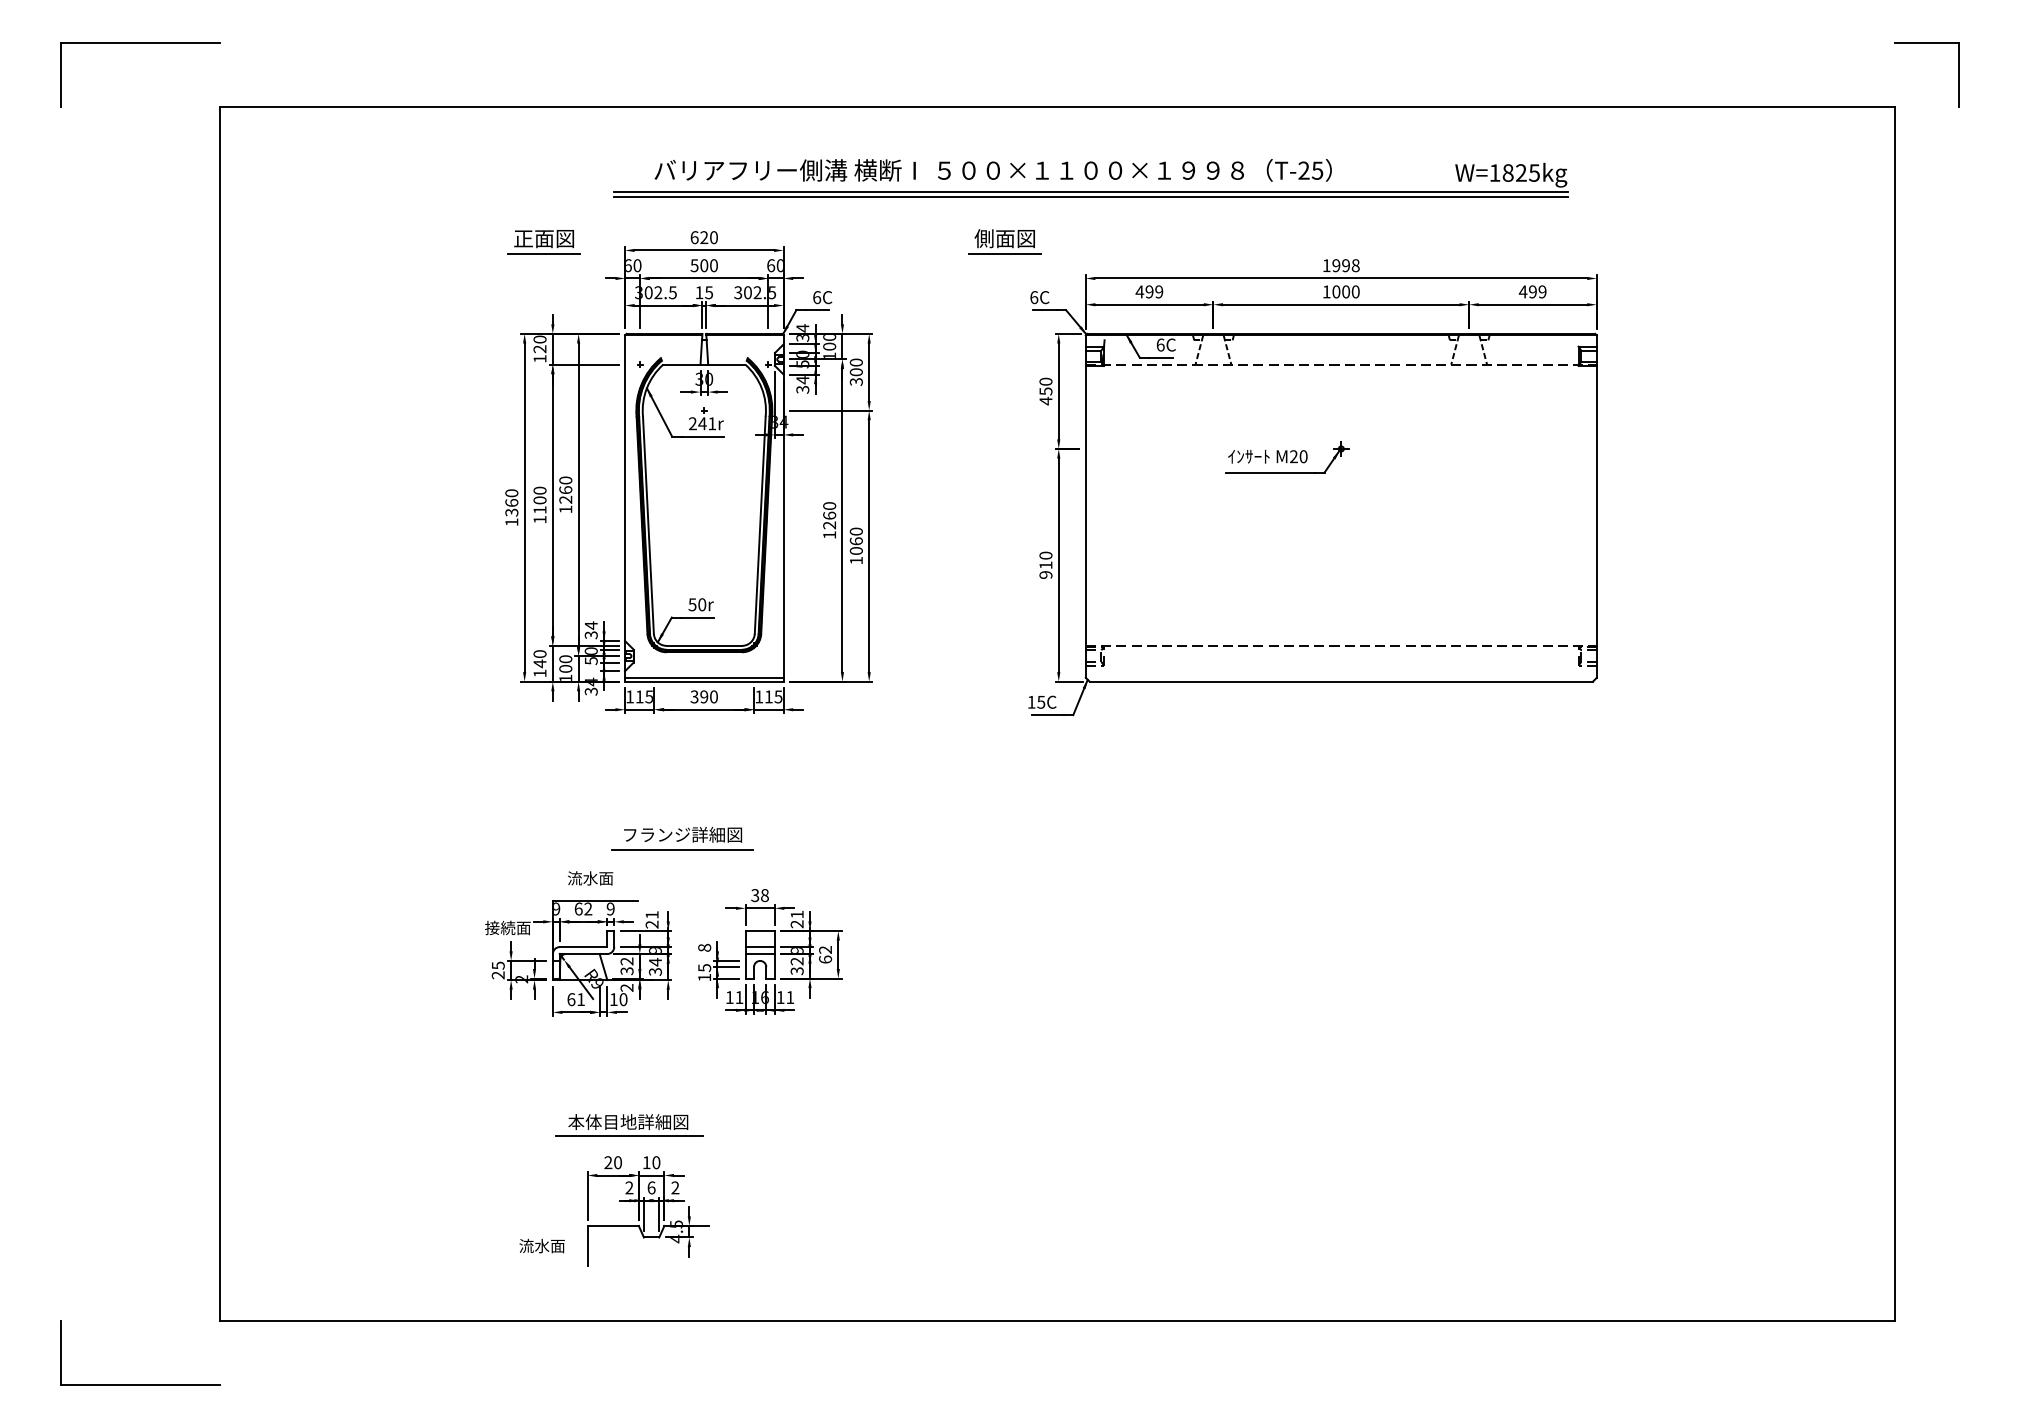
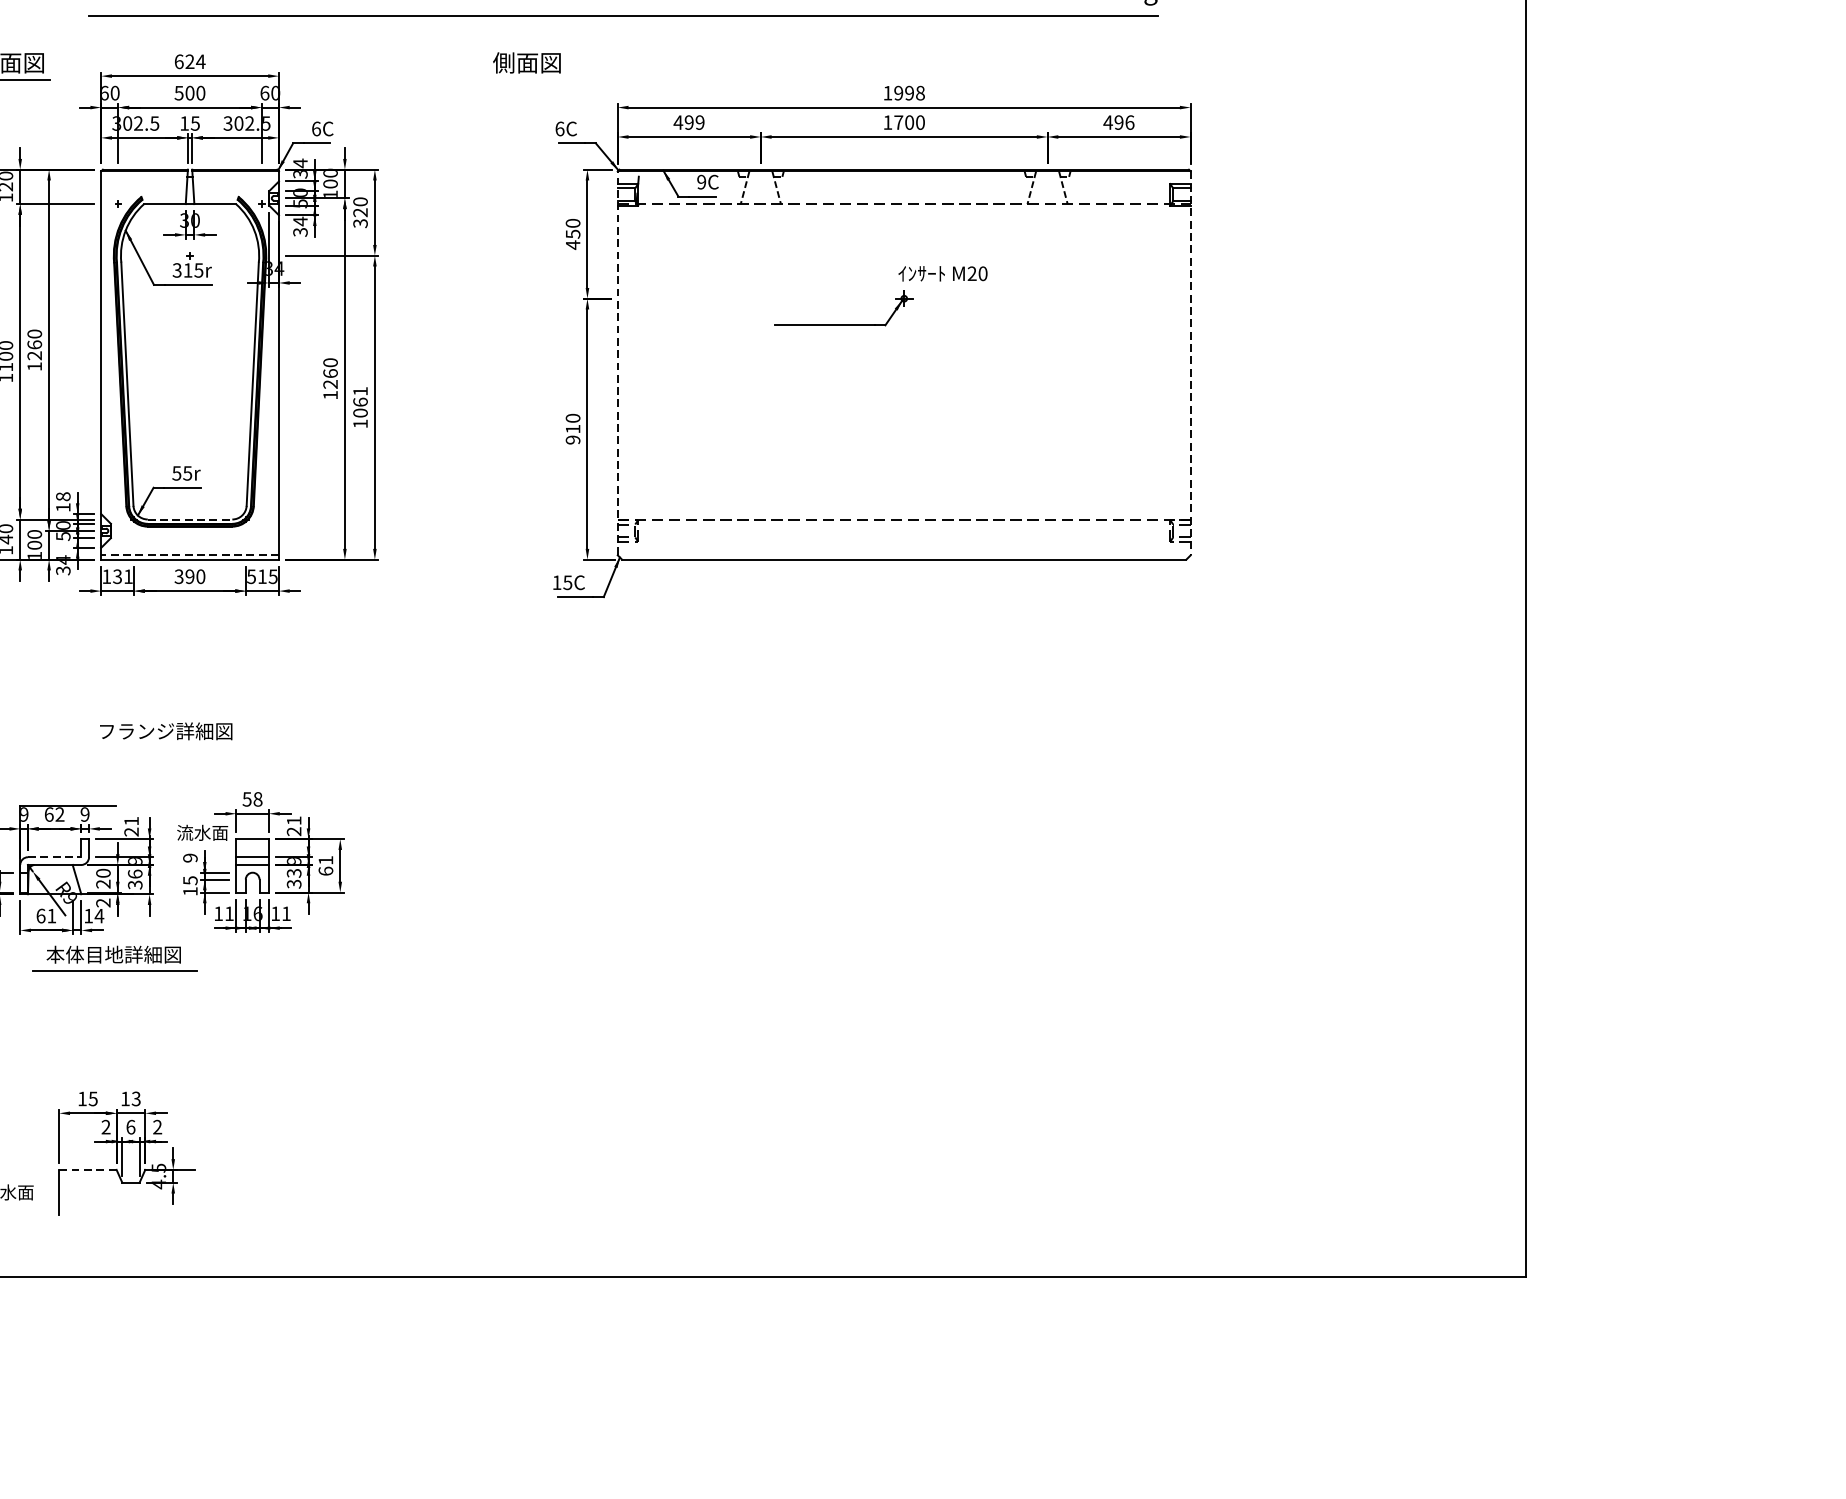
line: (1091, 191) -> (624, 10), removed
text: (713, 237) -> (200, 61), 620 -> 624
line: (1004, 253) -> (526, 79), removed
text: (1336, 291) -> (898, 122), 1000 -> 1700
text: (1542, 291) -> (1129, 122), 499 -> 496
text: (1160, 344) -> (701, 181), 6C -> 9C
text: (856, 372) -> (360, 212), 300 -> 320
text: (702, 423) -> (188, 270), 241r -> 315r
text: (1267, 456) -> (942, 273), moved
line: (1085, 506) -> (617, 363), solid -> dashed
line: (1596, 507) -> (1190, 364), solid -> dashed
text: (855, 531) -> (359, 391), 1060 -> 1061
text: (702, 604) -> (188, 473), 50r -> 55r
text: (590, 630) -> (62, 502), 34 -> 18
line: (704, 645) -> (190, 519), solid -> dashed
line: (703, 677) -> (189, 554), solid -> dashed
text: (643, 696) -> (121, 576), 115 -> 131
text: (759, 696) -> (251, 576), 115 -> 515
line: (681, 849) -> (164, 747), removed
text: (590, 878) -> (202, 833), moved
text: (755, 895) -> (247, 799), 38 -> 58
line: (583, 947) -> (54, 857), solid -> dashed
text: (704, 947) -> (190, 857), 8 -> 9
text: (825, 949) -> (325, 859), 62 -> 61
text: (797, 961) -> (294, 873), 32 -> 33
text: (654, 962) -> (134, 874), 34 -> 36
text: (626, 966) -> (102, 878), 32 -> 20
text: (623, 999) -> (99, 915), 10 -> 14
part: (629, 1125) -> (115, 958), moved
text: (612, 1162) -> (87, 1098), 20 -> 15
text: (656, 1162) -> (136, 1098), 10 -> 13
line: (613, 1225) -> (88, 1169), solid -> dashed

